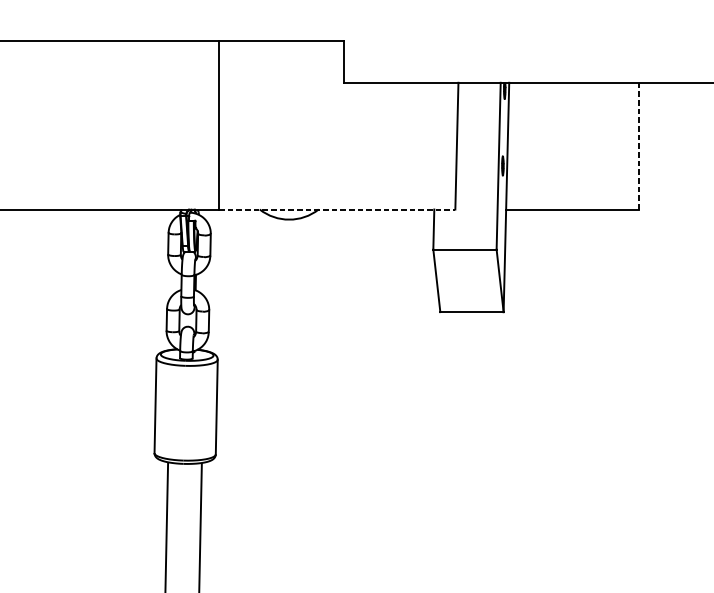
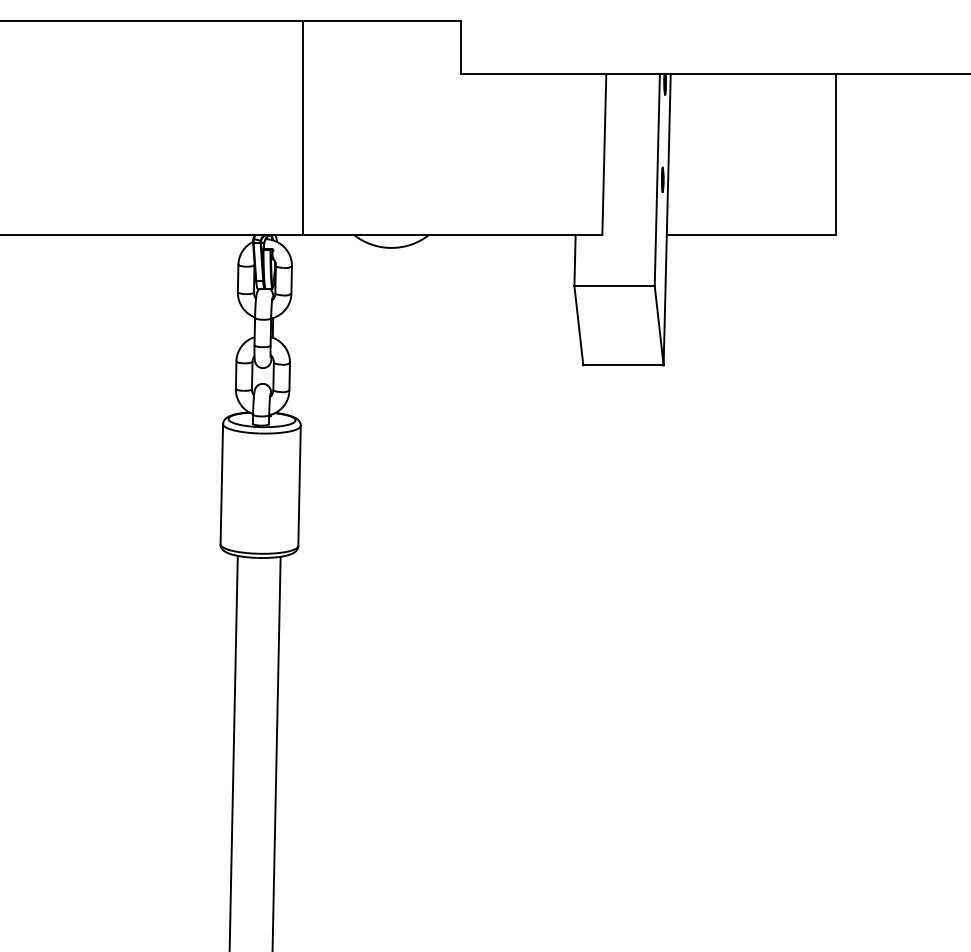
line: (639, 146) -> (835, 155), dashed -> solid
line: (337, 209) -> (452, 235), dashed -> solid

